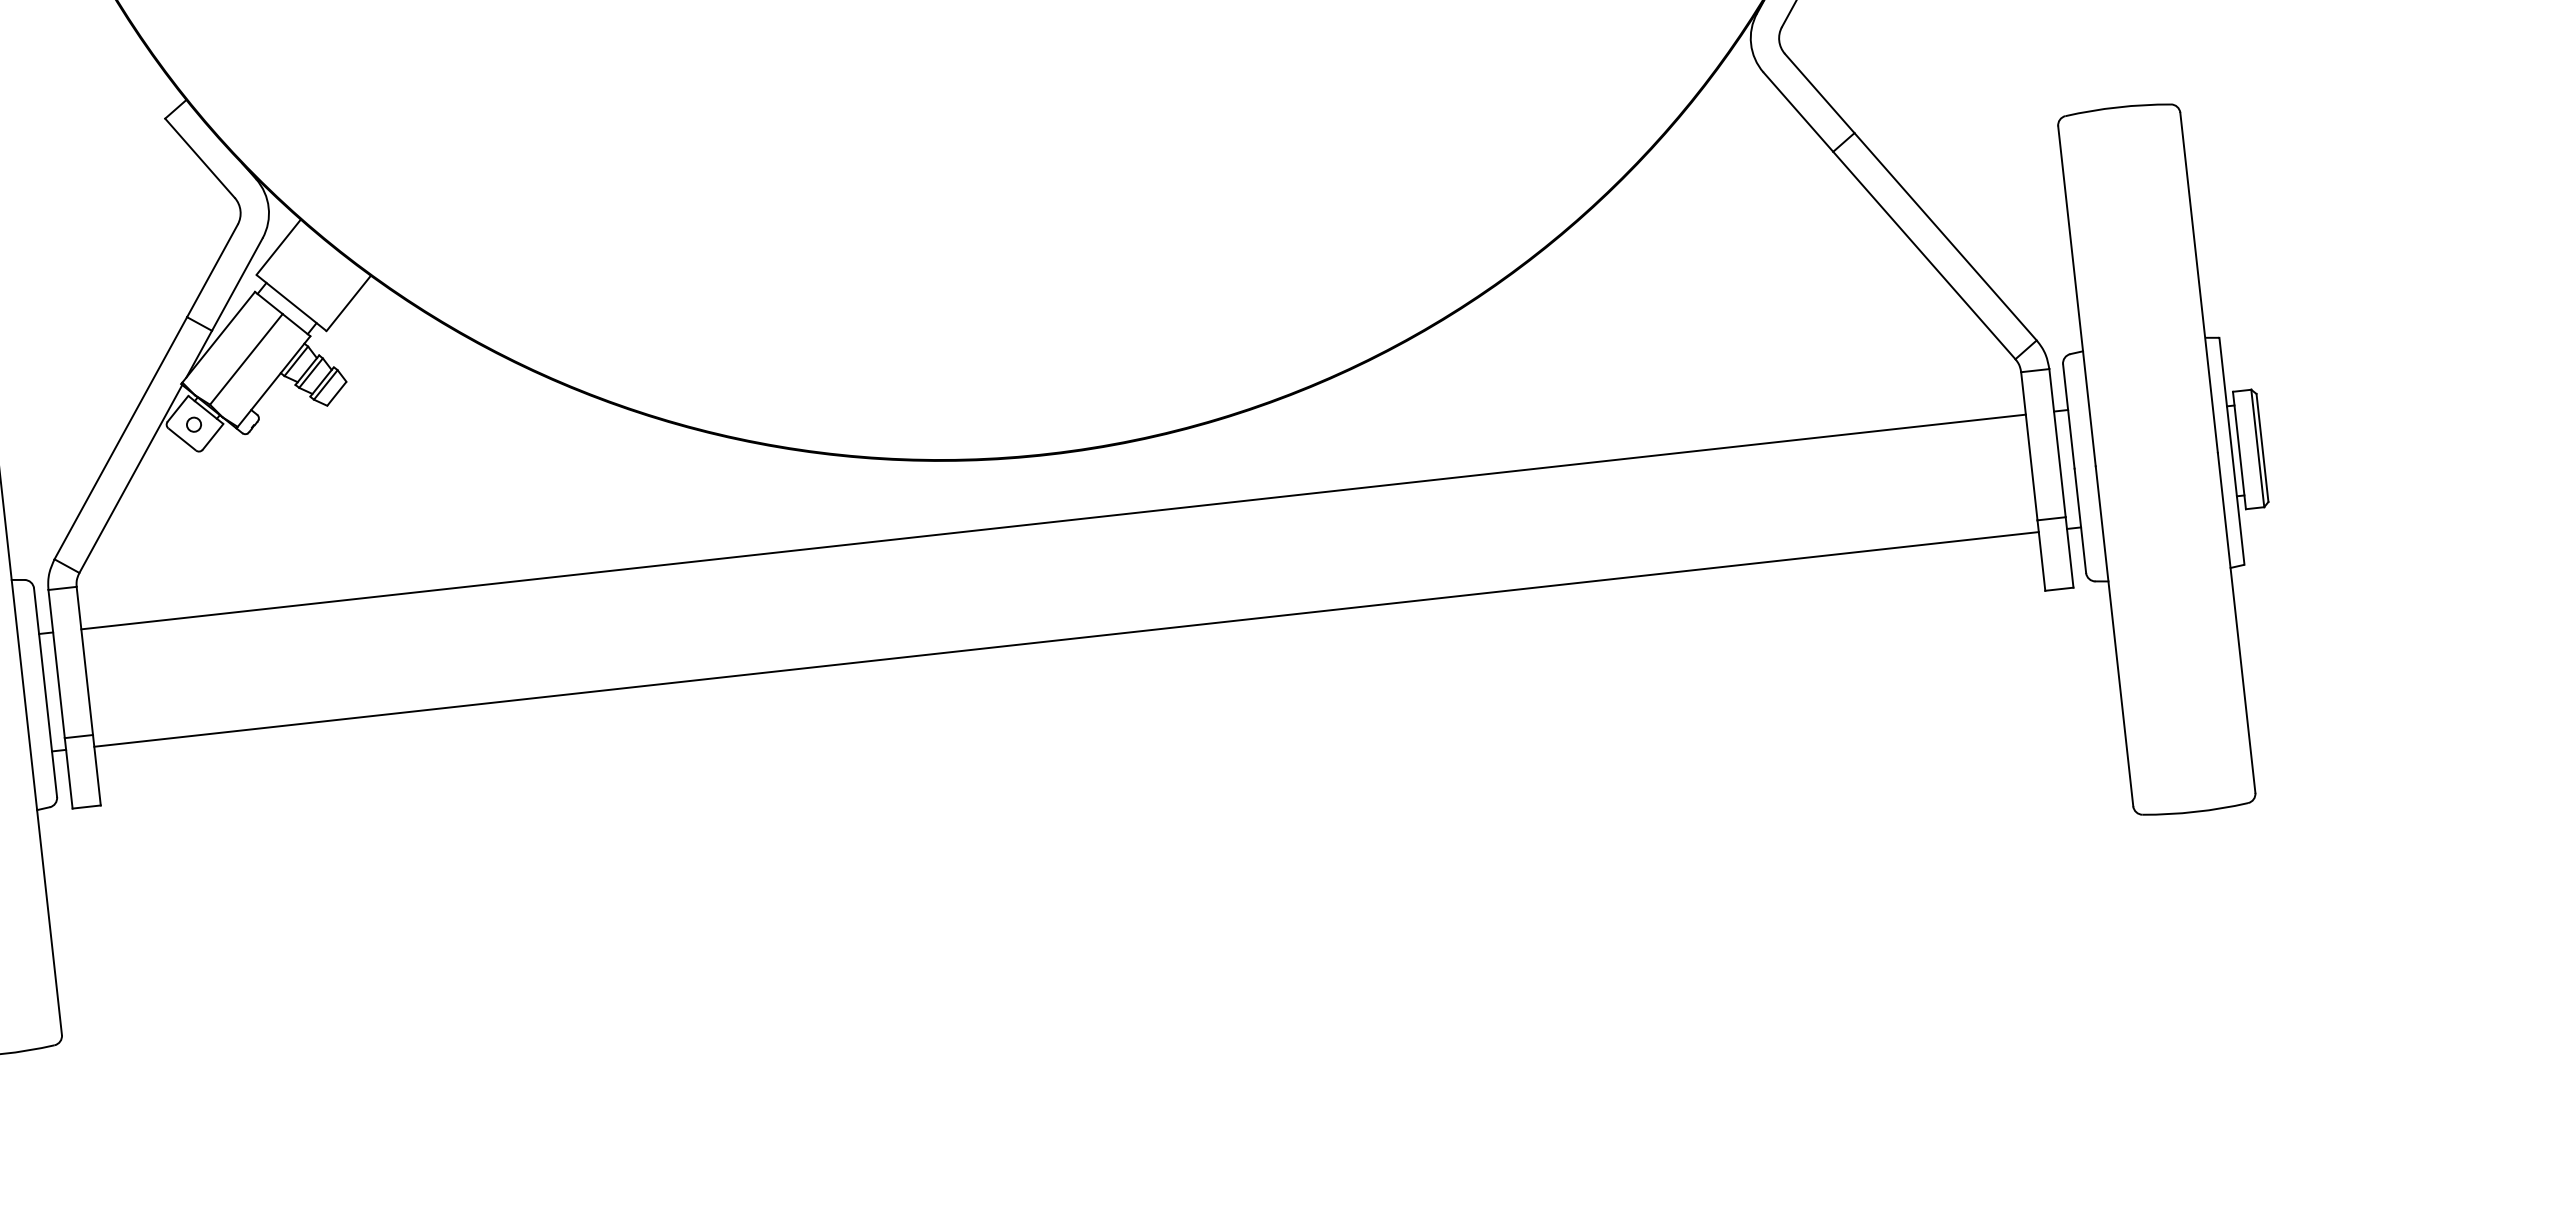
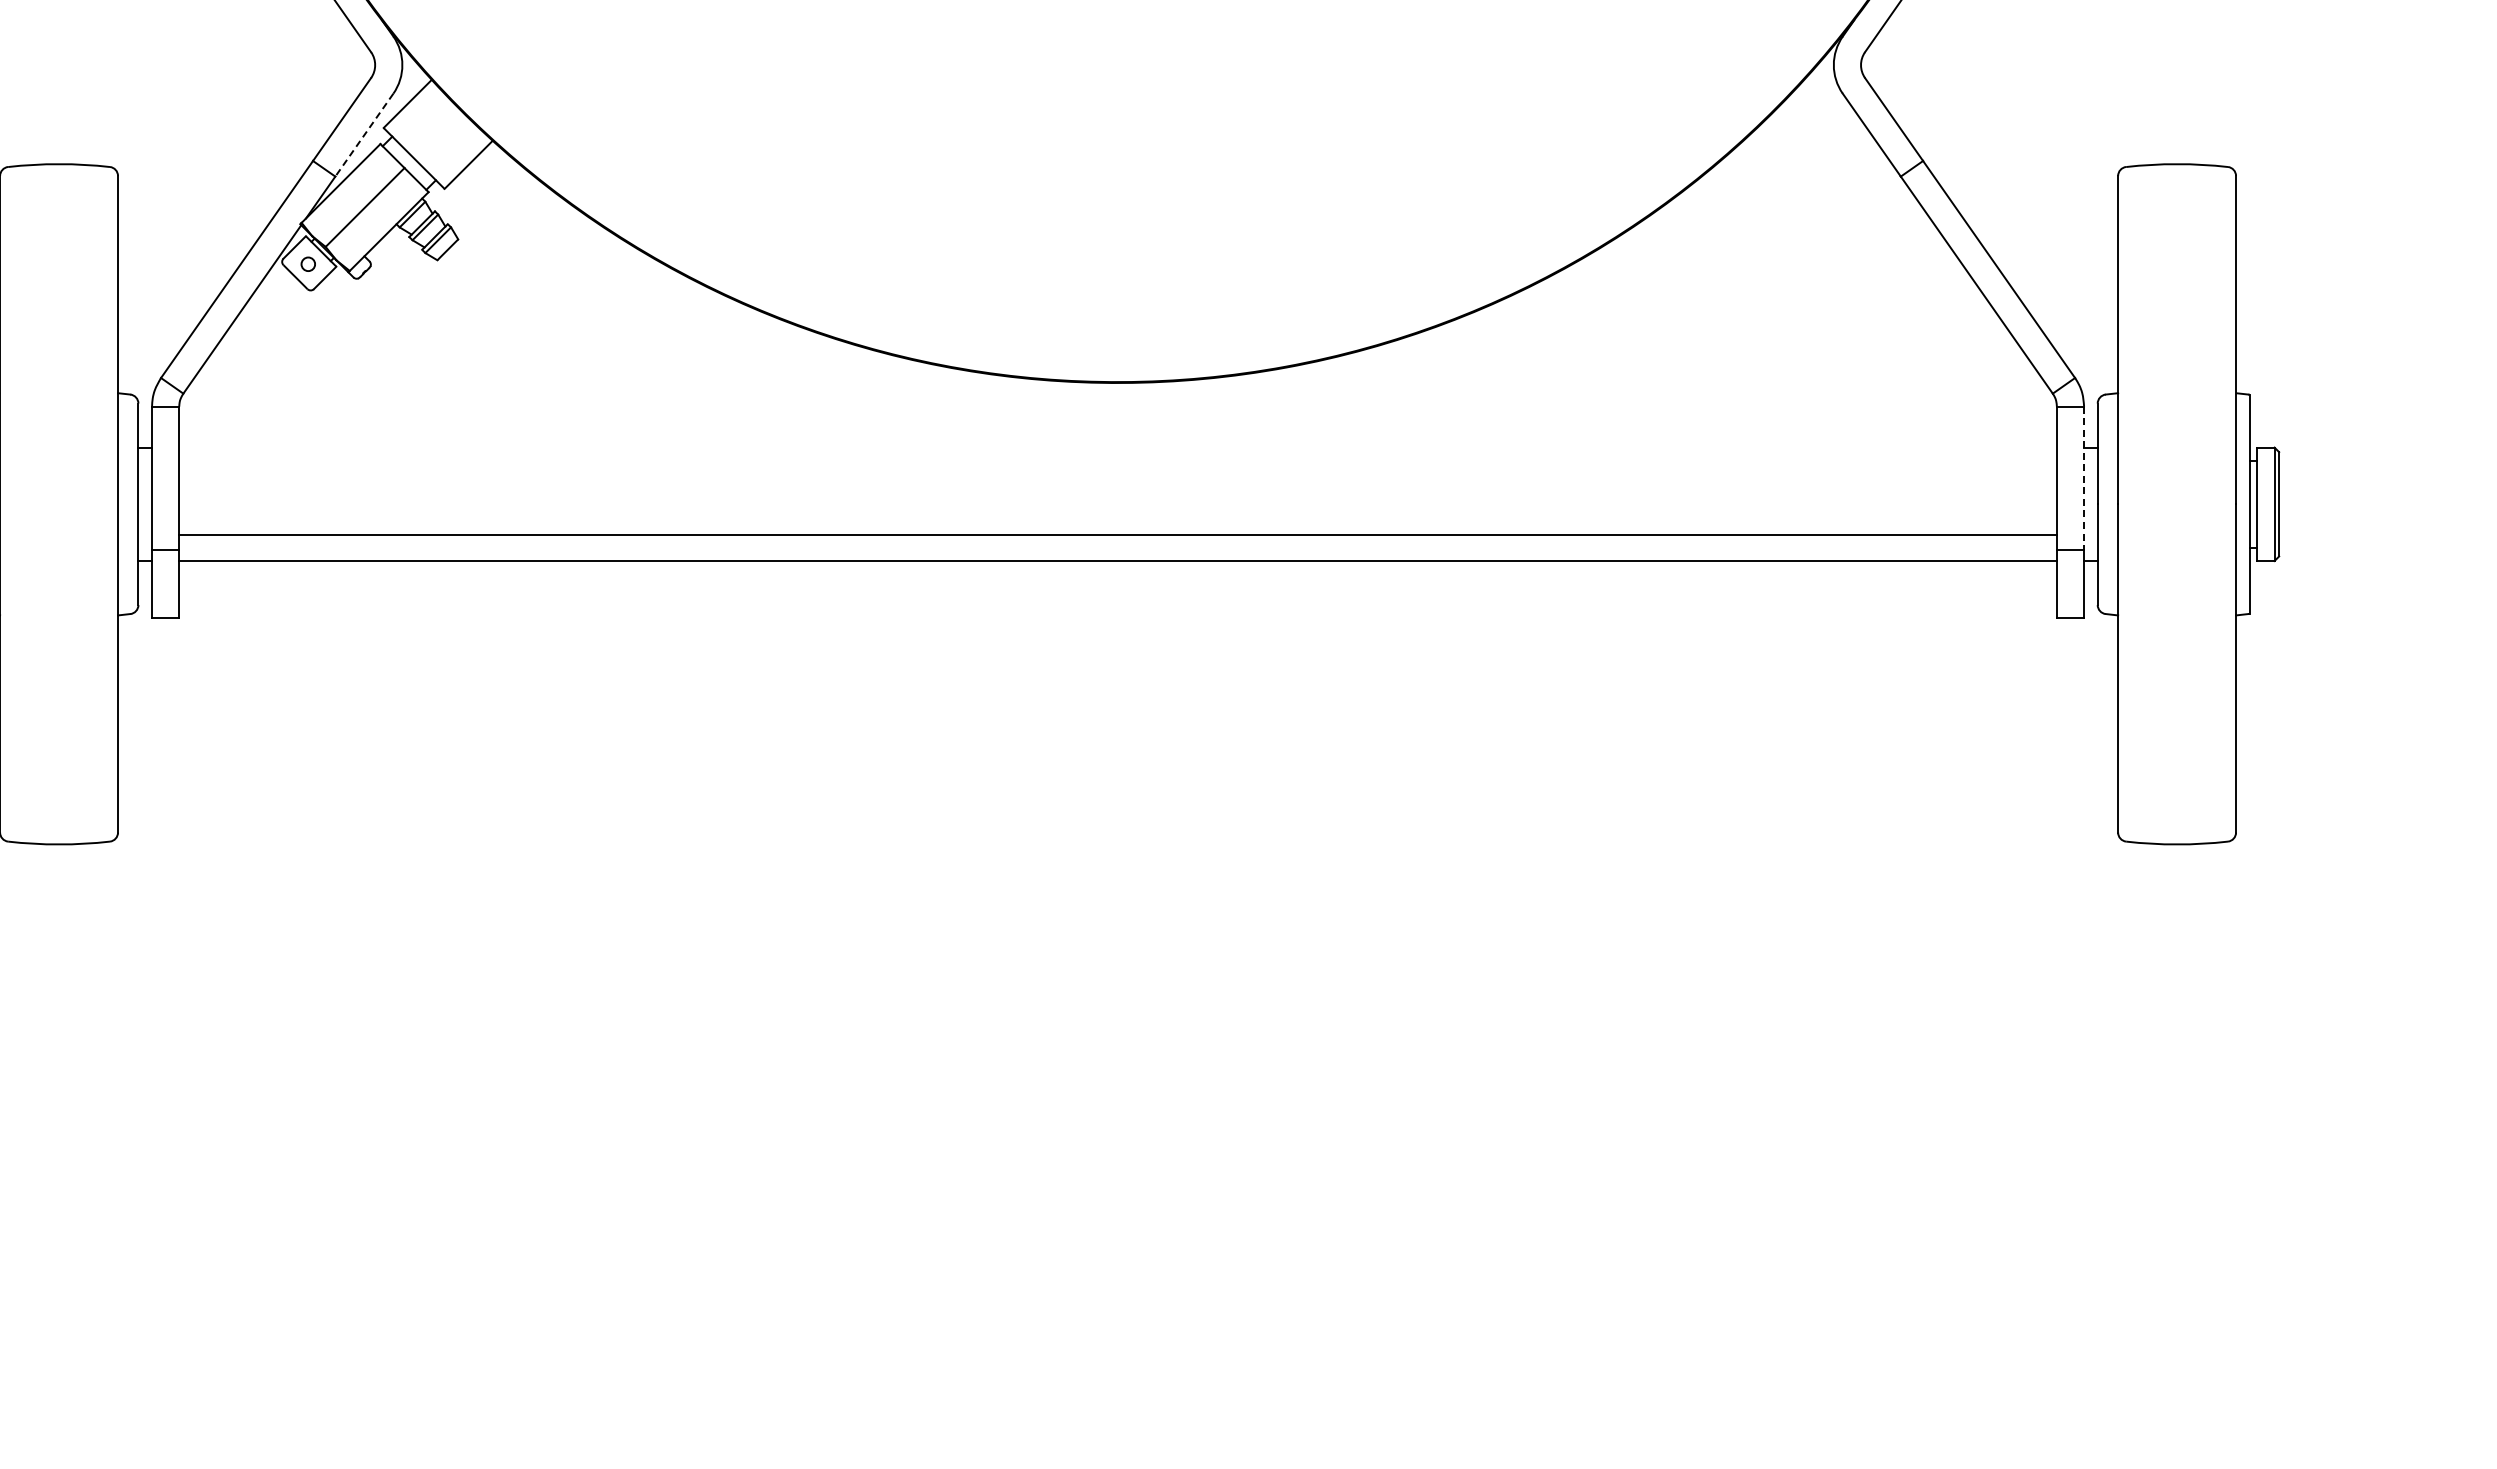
line: (237, 284) -> (364, 135), solid -> dashed
line: (2057, 443) -> (2084, 478), solid -> dashed
line: (1052, 521) -> (1117, 534), moved

